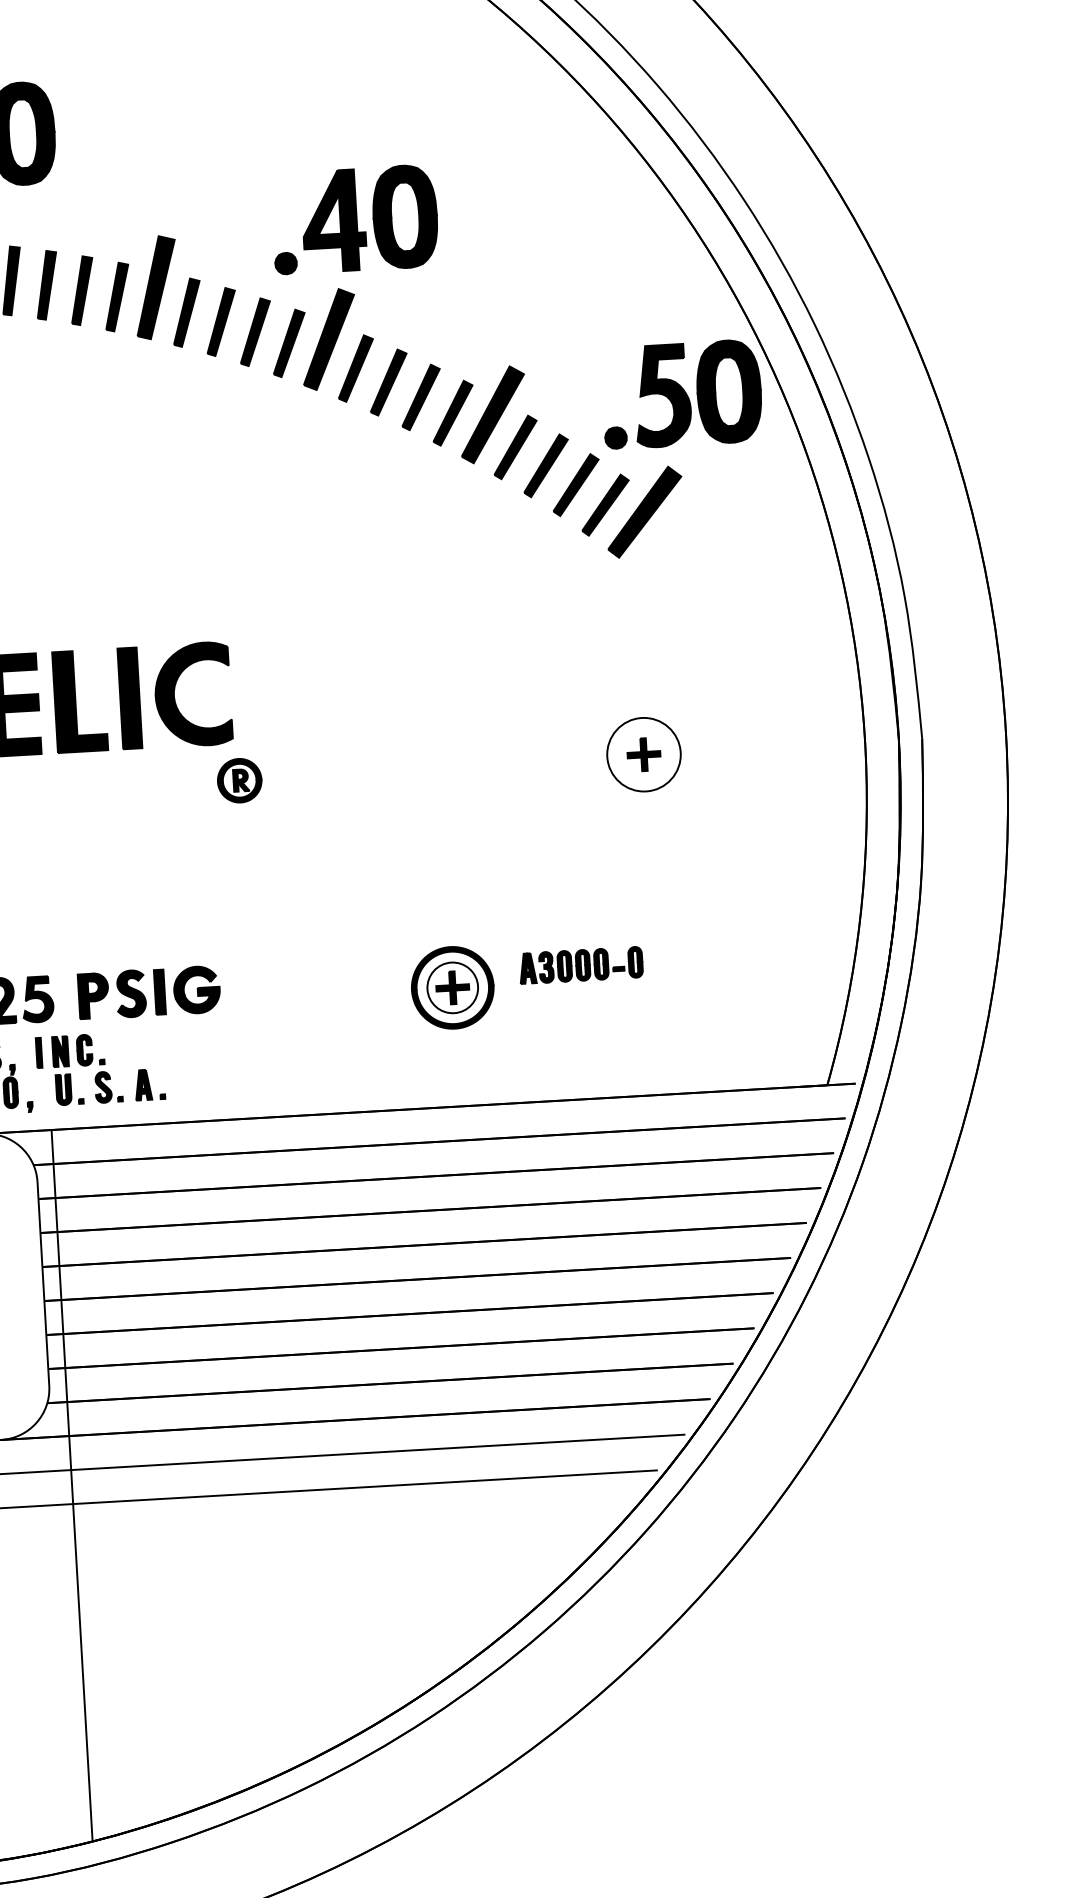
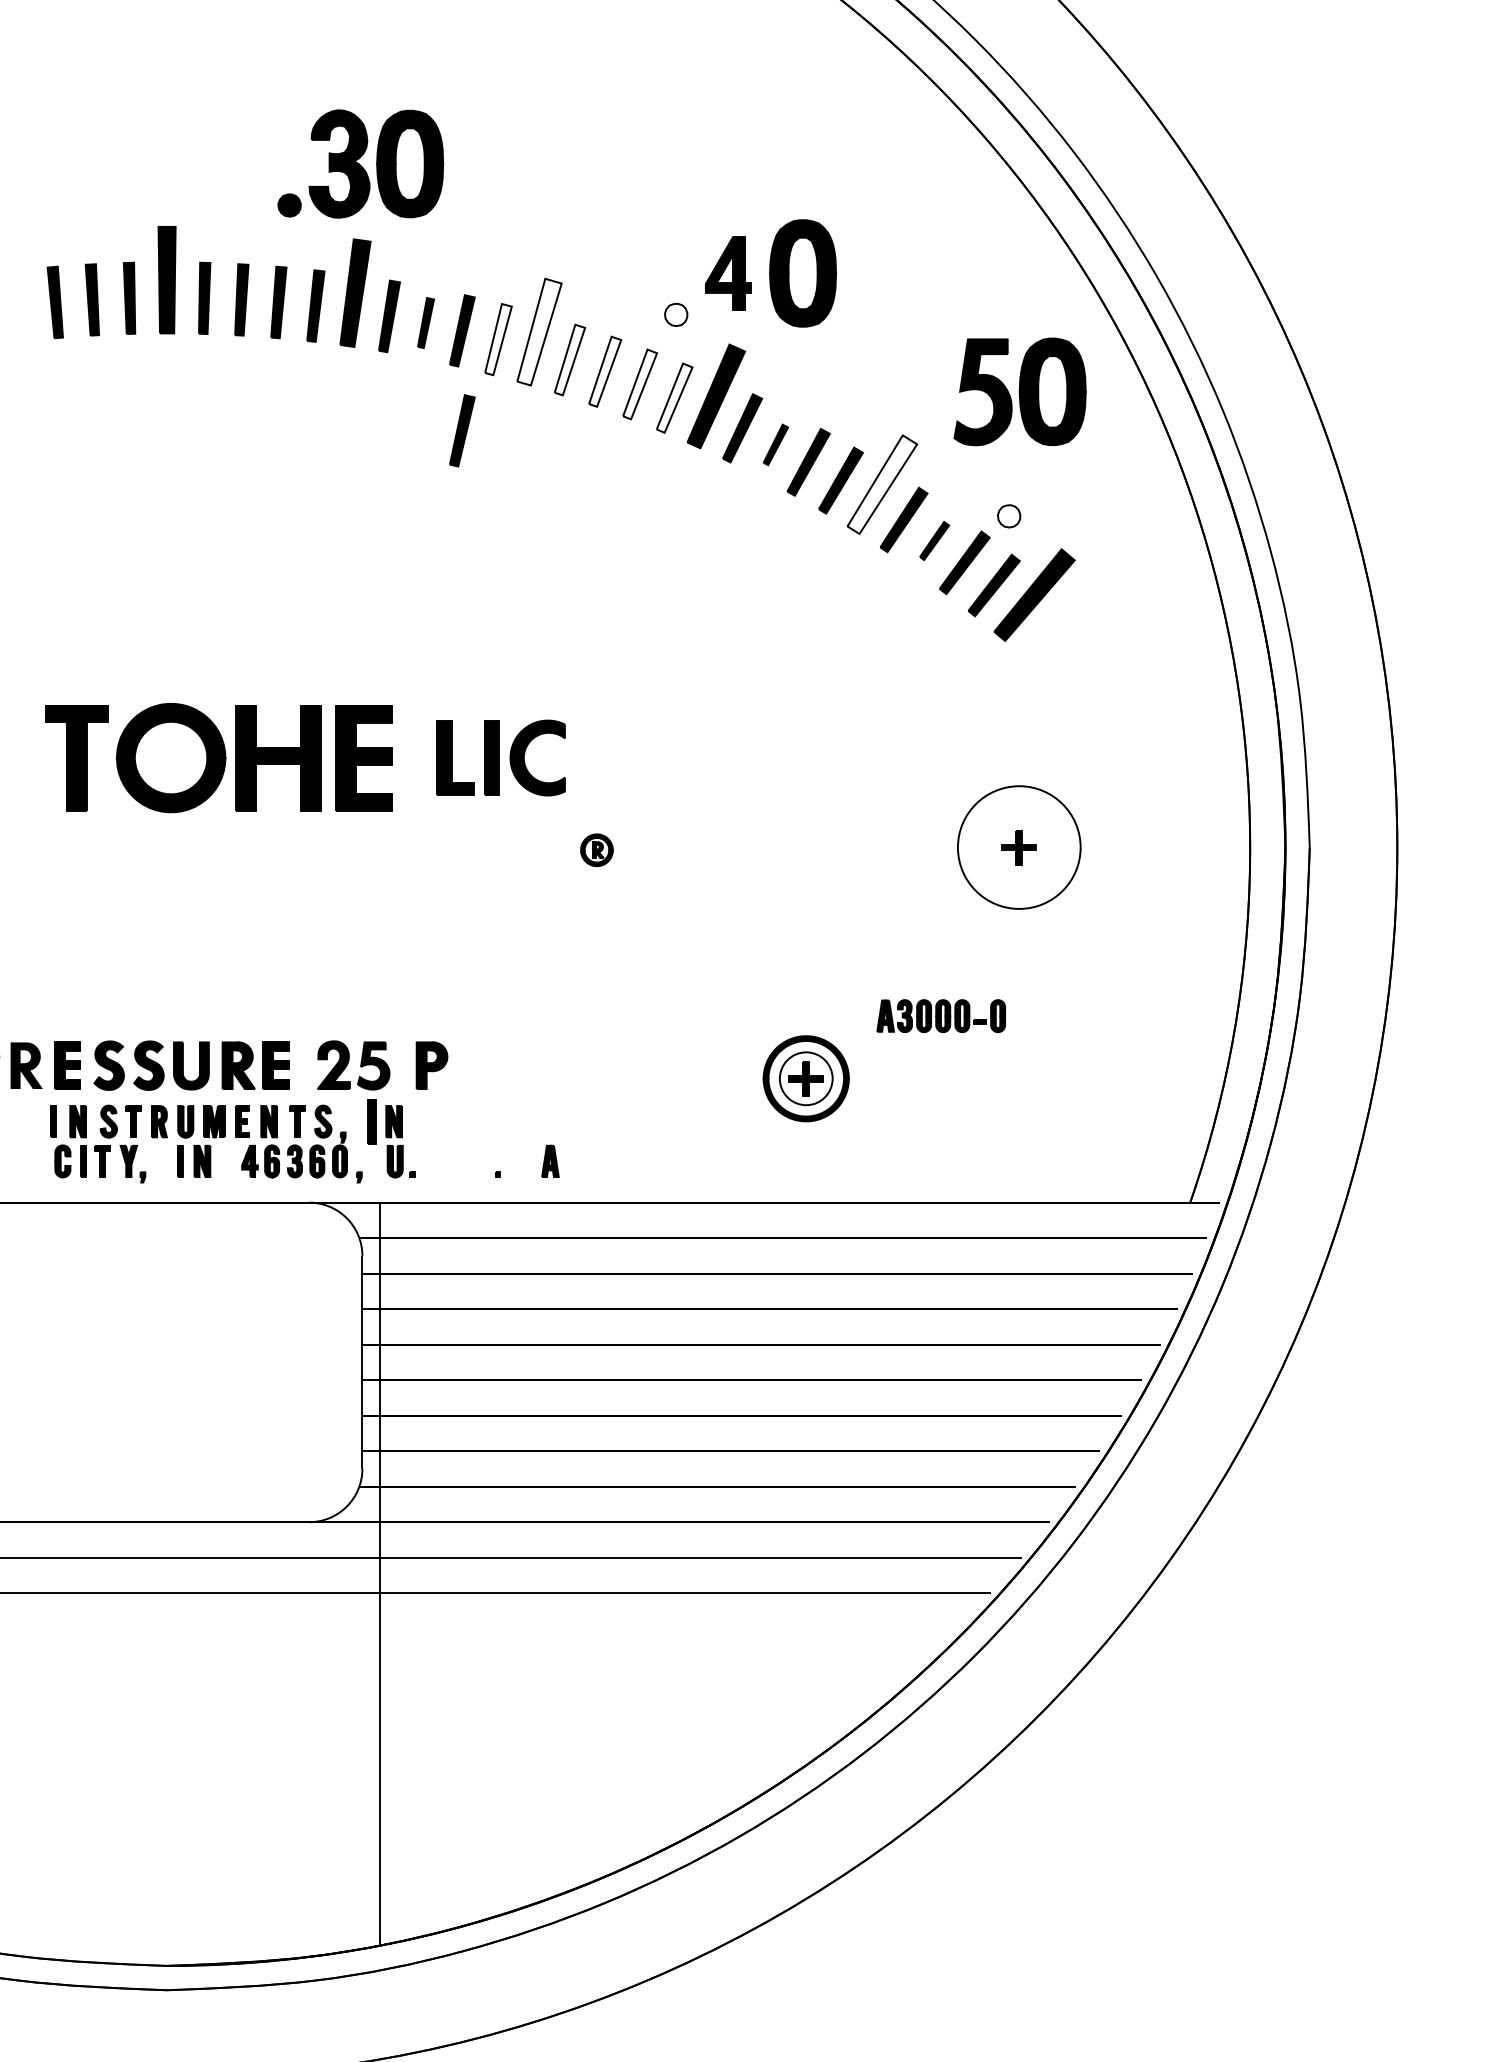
part: (333, 221) -> (728, 273), size x0.7
fill: (285, 263) -> (675, 314), removed
part: (46, 284) -> (425, 322), size x0.7
fill: (156, 287) -> (539, 331), removed
fill: (117, 296) -> (498, 339), removed
fill: (186, 312) -> (569, 359), removed
fill: (221, 321) -> (605, 371), removed
fill: (255, 332) -> (640, 384), removed
fill: (288, 342) -> (674, 397), removed
part: (388, 382) -> (775, 444), size x0.6
part: (87, 386) -> (462, 430), added
part: (697, 393) -> (1019, 391), moved
fill: (492, 414) -> (882, 484), removed
fill: (615, 438) -> (1008, 516), removed
part: (545, 465) -> (934, 540), size x0.6
part: (142, 697) -> (500, 757), size x0.7
circle: (643, 754) -> (1018, 847), size x1.6
part: (239, 779) -> (596, 849), size x0.7
part: (580, 965) -> (940, 1016), moved
part: (167, 991) -> (509, 1065), removed
part: (38, 1052) -> (371, 1121), size x1.4
part: (99, 1068) -> (433, 1141), removed
part: (143, 1084) -> (550, 1160), moved

